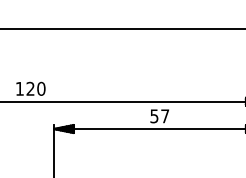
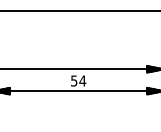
text: (164, 116) -> (82, 81), 57 -> 54

